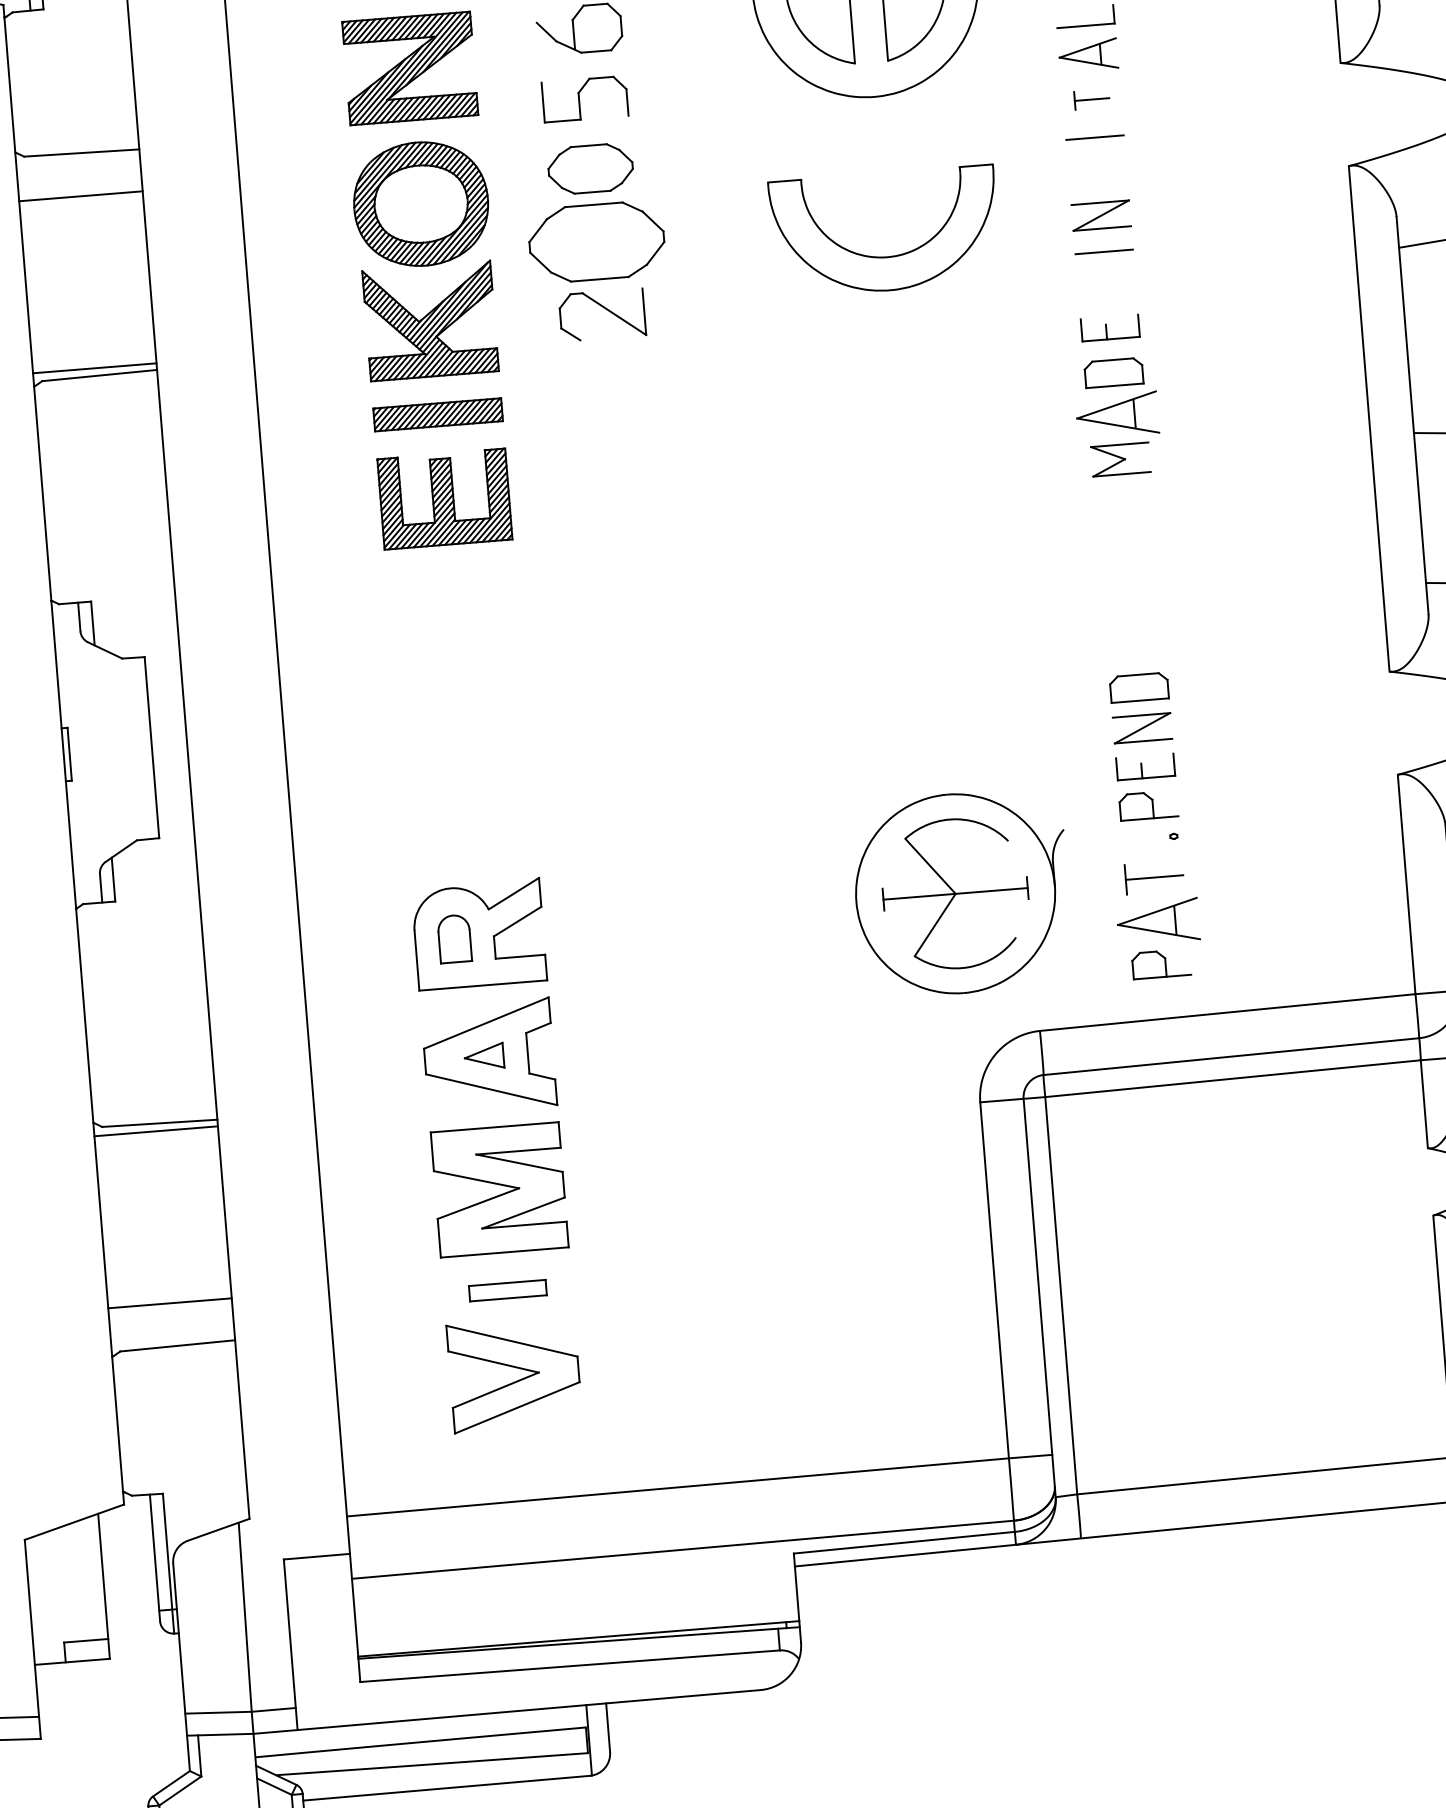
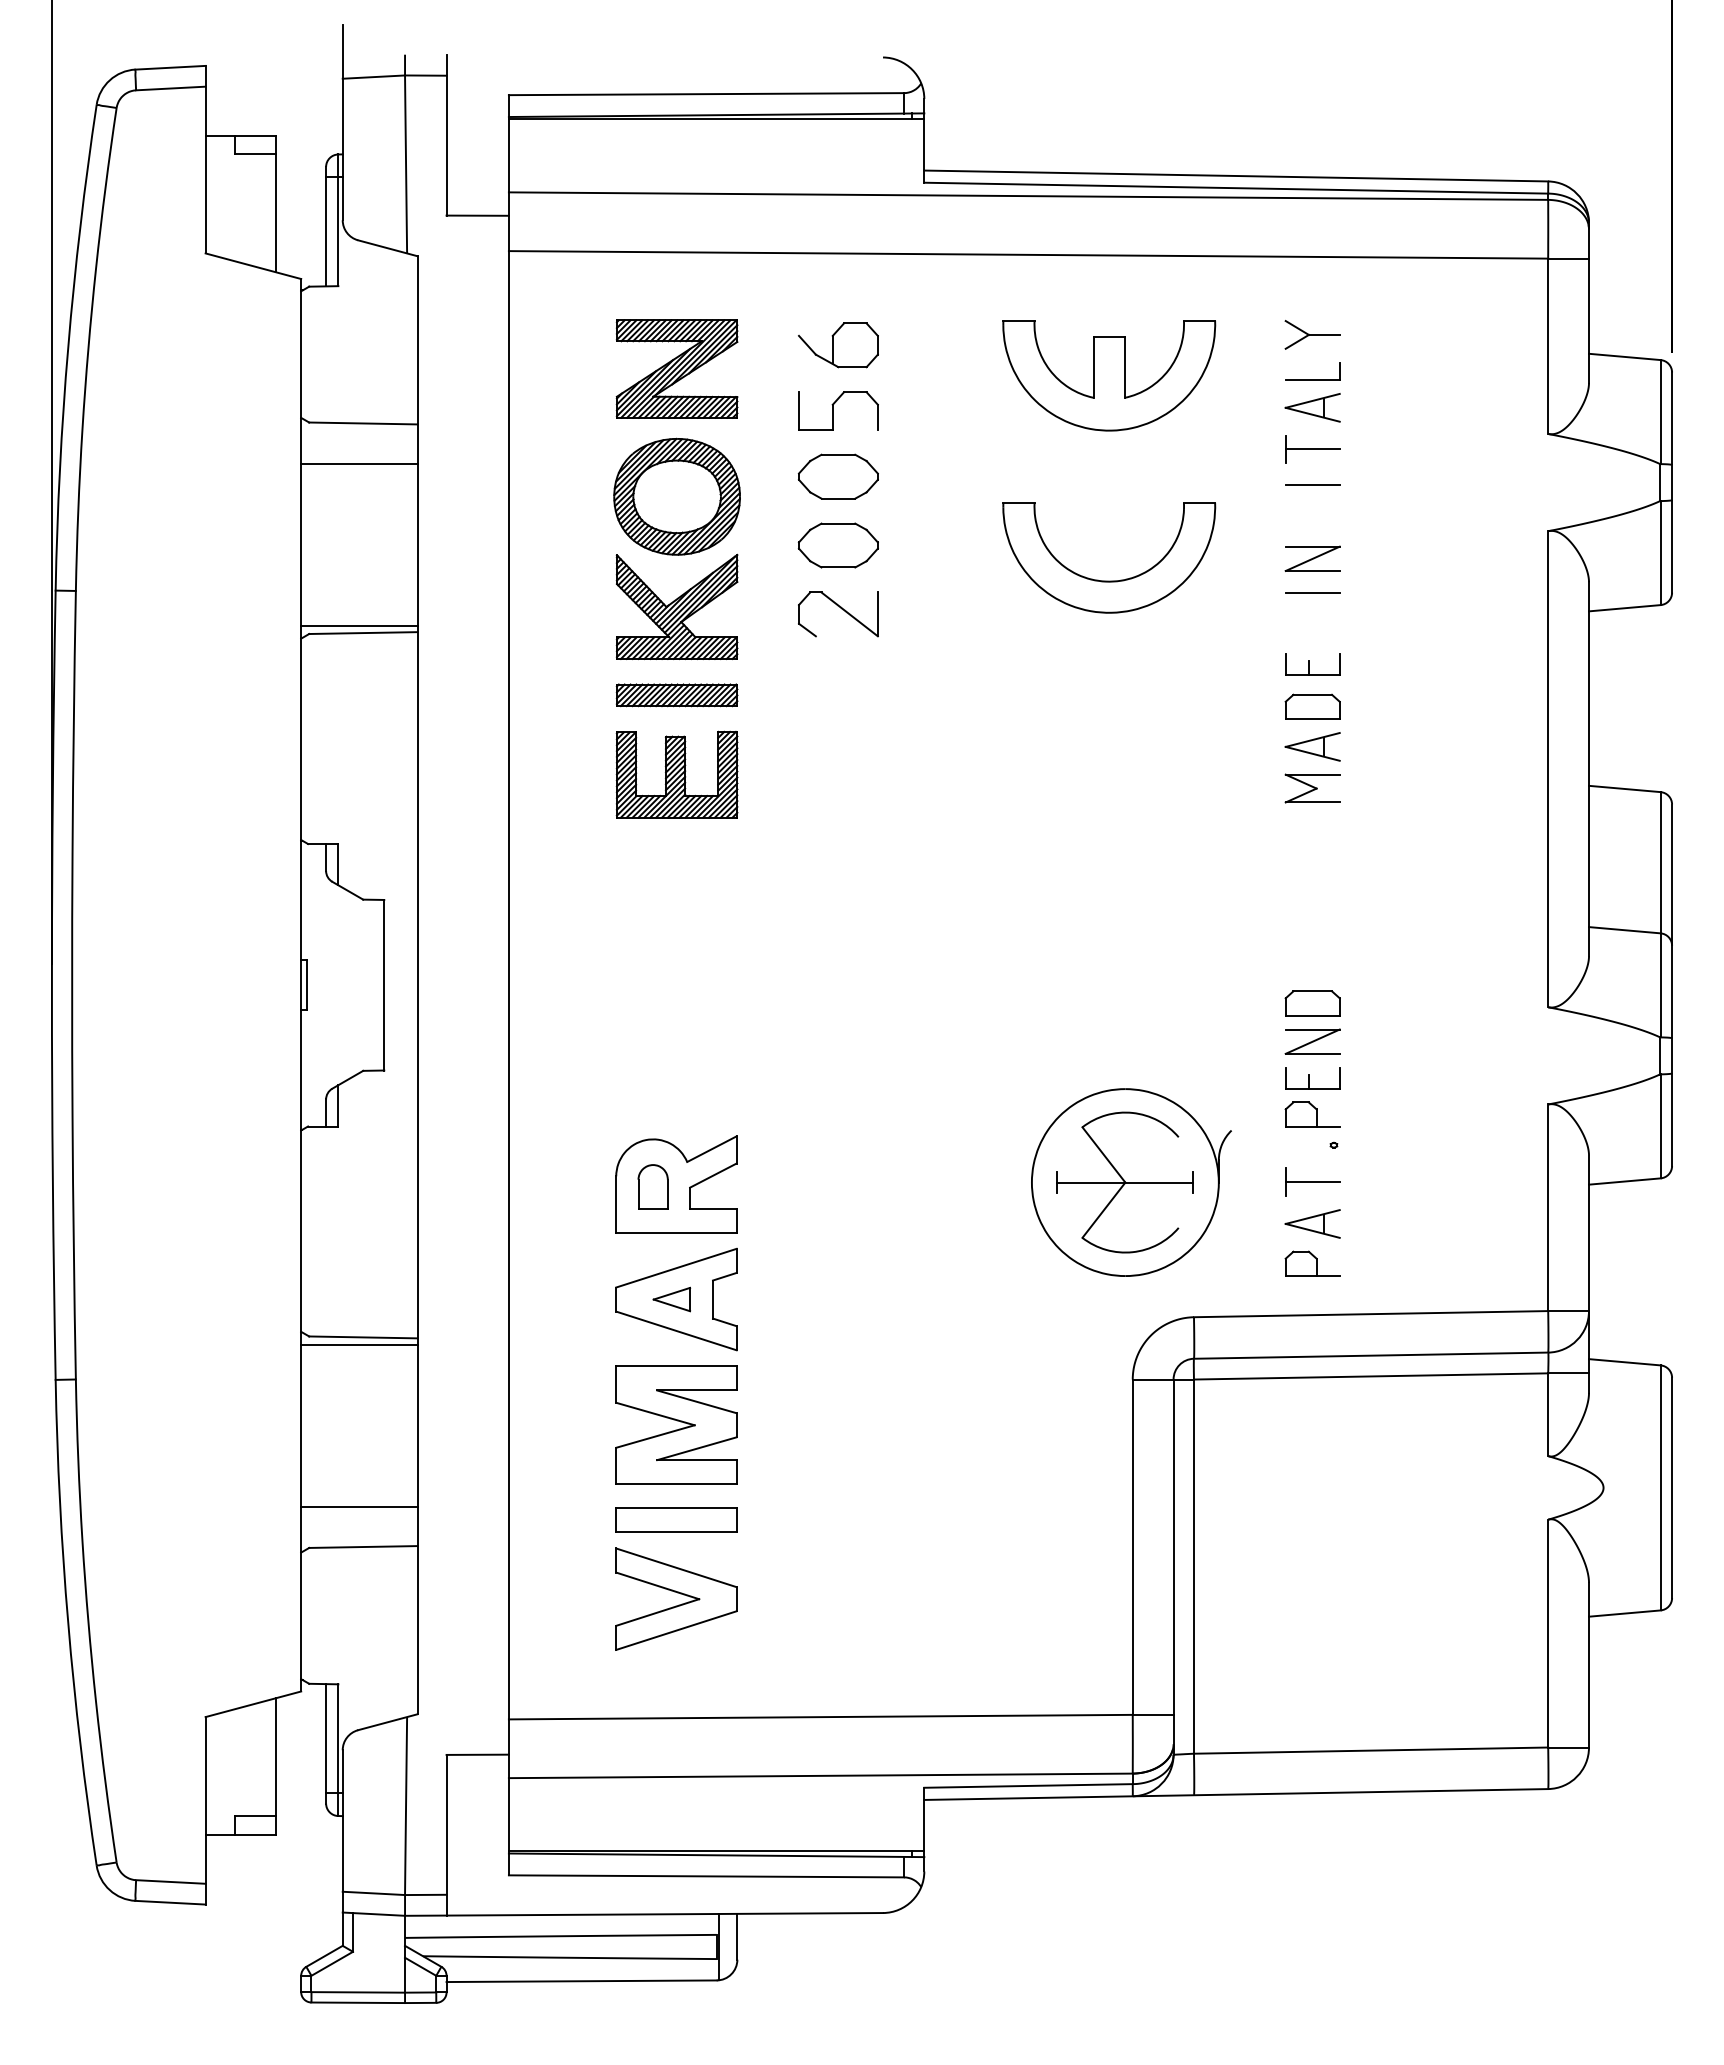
part: (1091, 99) -> (1312, 449), size x1.67
part: (595, 242) -> (837, 545), size x0.62
part: (1117, 414) -> (1312, 746), size x0.71
part: (1157, 921) -> (1312, 1223), size x0.71
part: (507, 1289) -> (676, 1519), size x1.67

